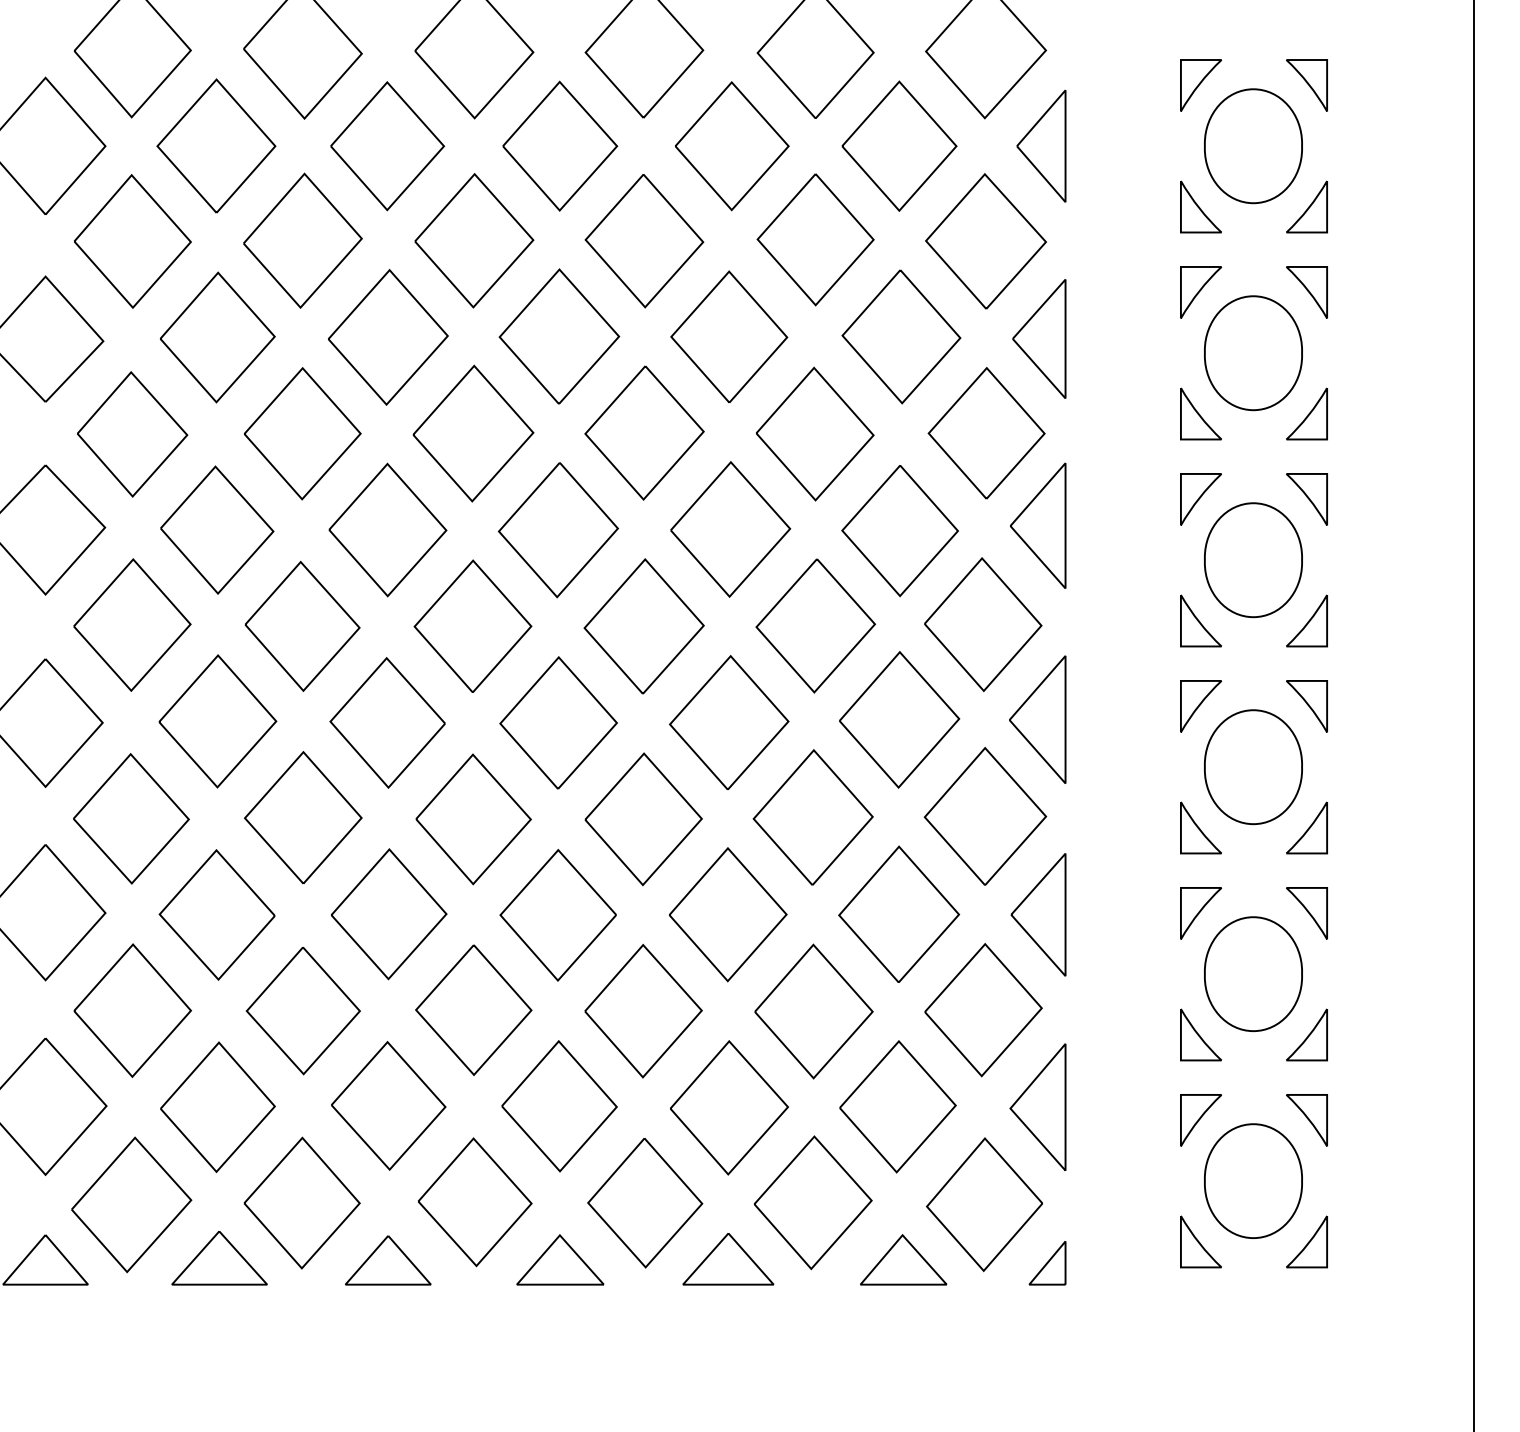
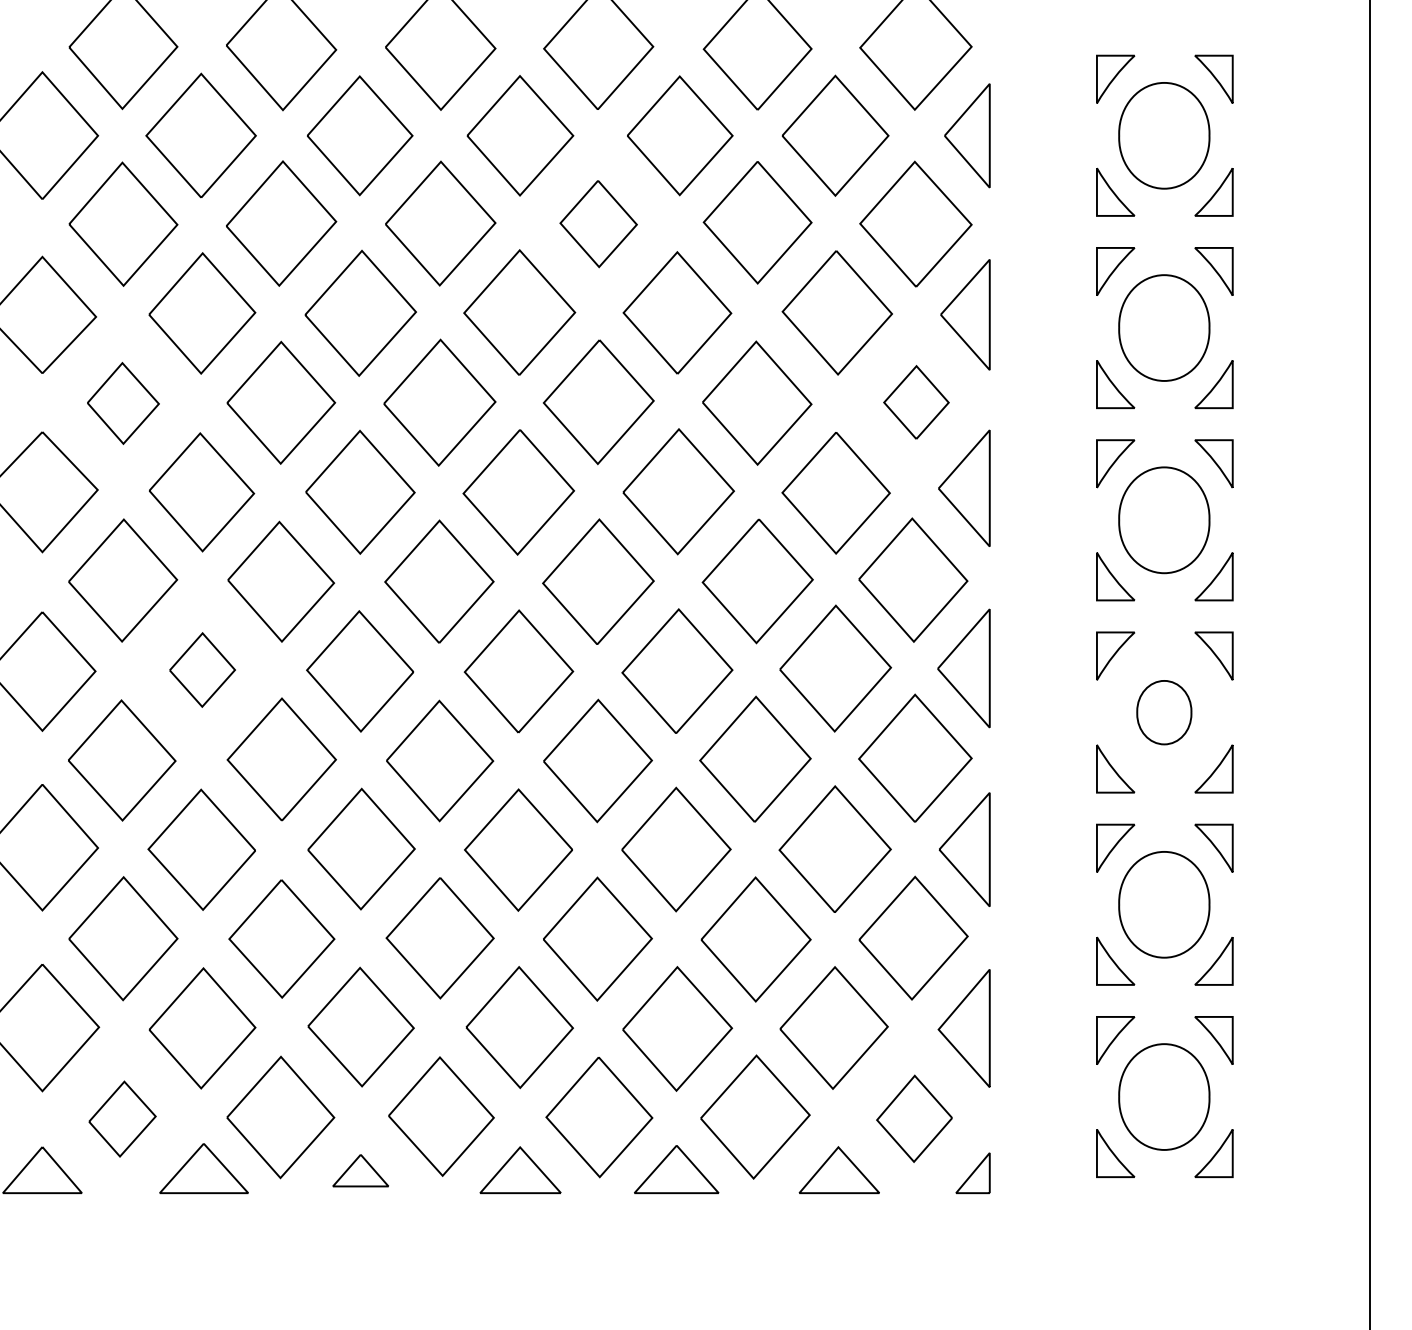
part: (644, 241) -> (598, 224), size x0.7
part: (986, 433) -> (916, 402), size x0.6
part: (132, 434) -> (123, 403), size x0.7
part: (217, 721) -> (202, 670), size x0.6
part: (1253, 767) -> (1164, 712), size x0.6
part: (131, 1204) -> (122, 1118), size x0.6
part: (984, 1204) -> (914, 1118), size x0.7
part: (388, 1260) -> (360, 1170), size x0.7

